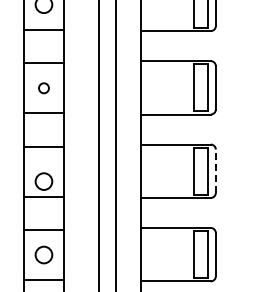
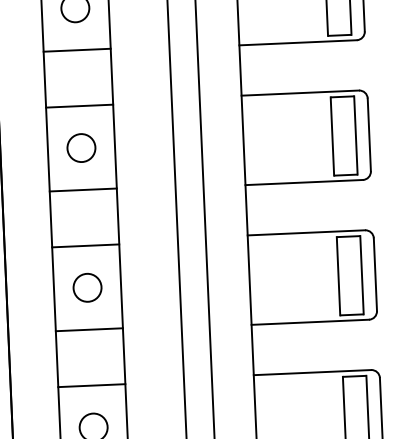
circle: (43, 88) -> (80, 148), size x1.67
line: (215, 171) -> (374, 275), dashed -> solid
circle: (43, 181) -> (86, 287), moved

